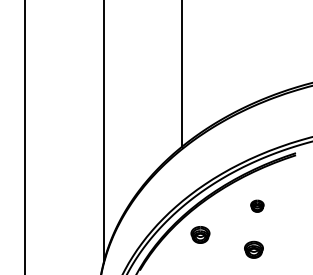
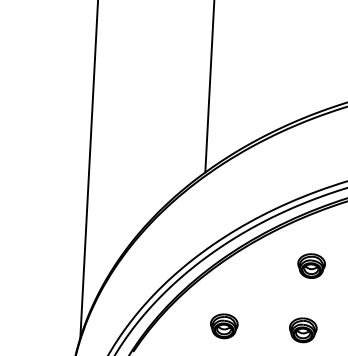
part: (257, 206) -> (311, 266), size x1.43
part: (200, 234) -> (224, 325), moved

